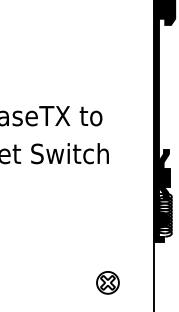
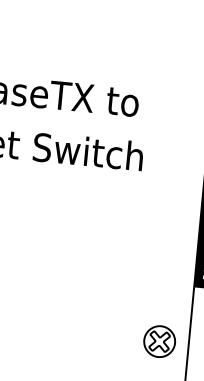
part: (107, 282) -> (159, 341), moved

